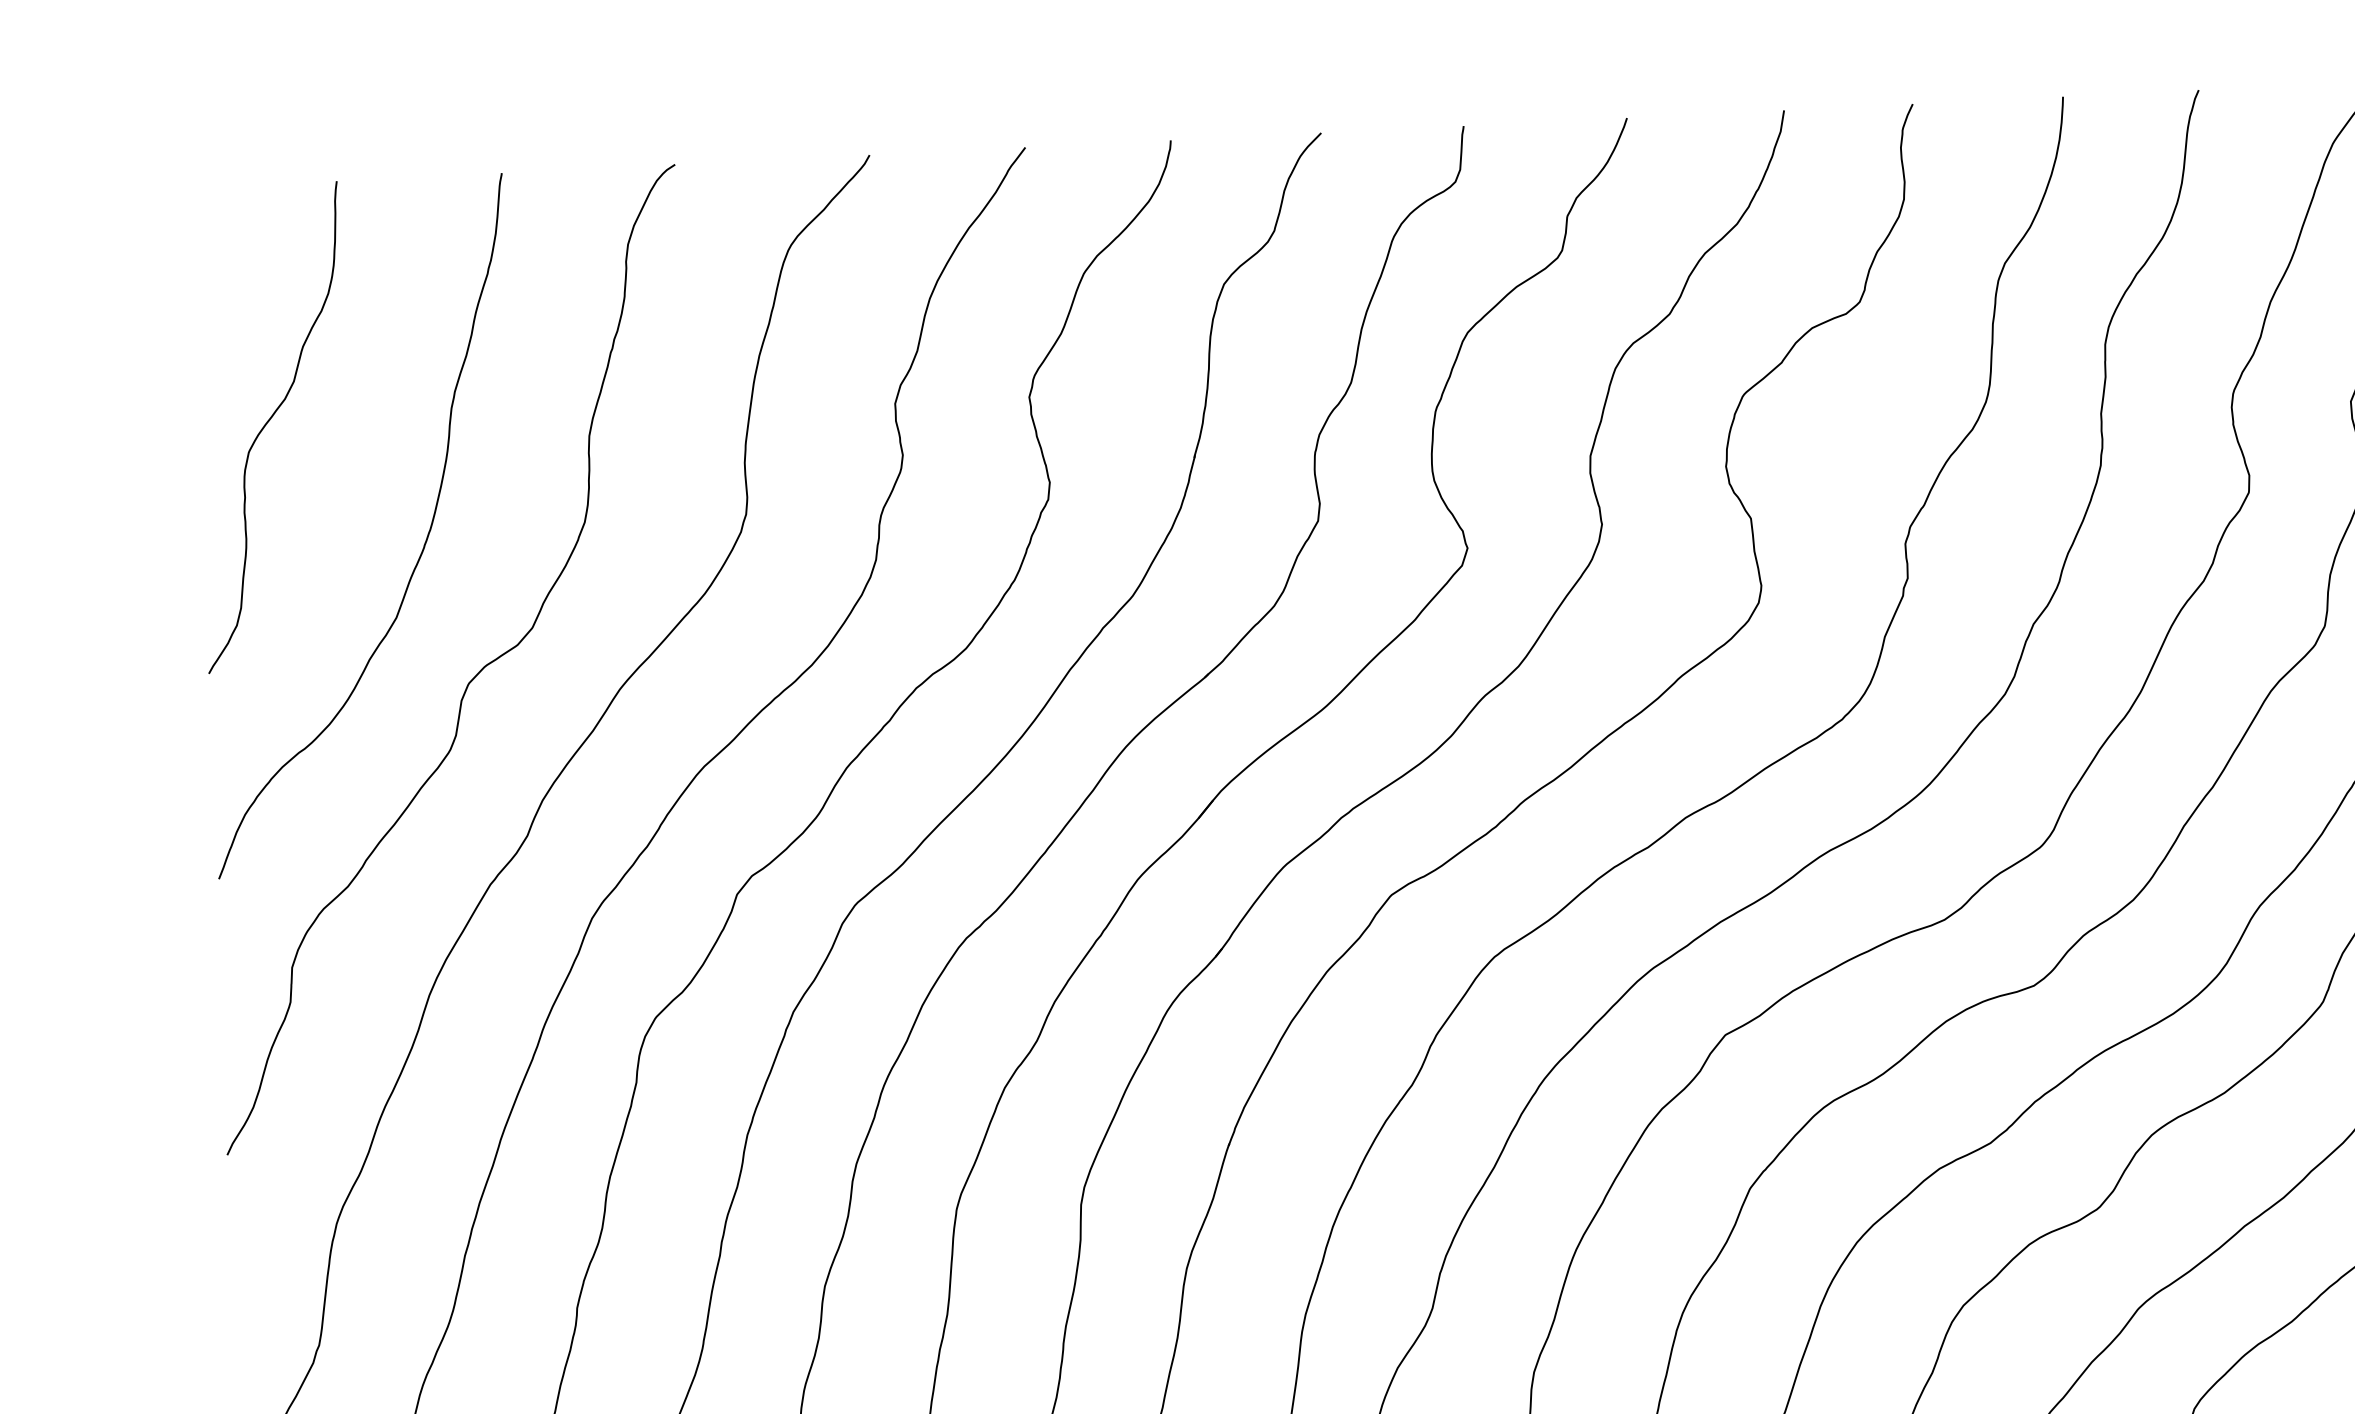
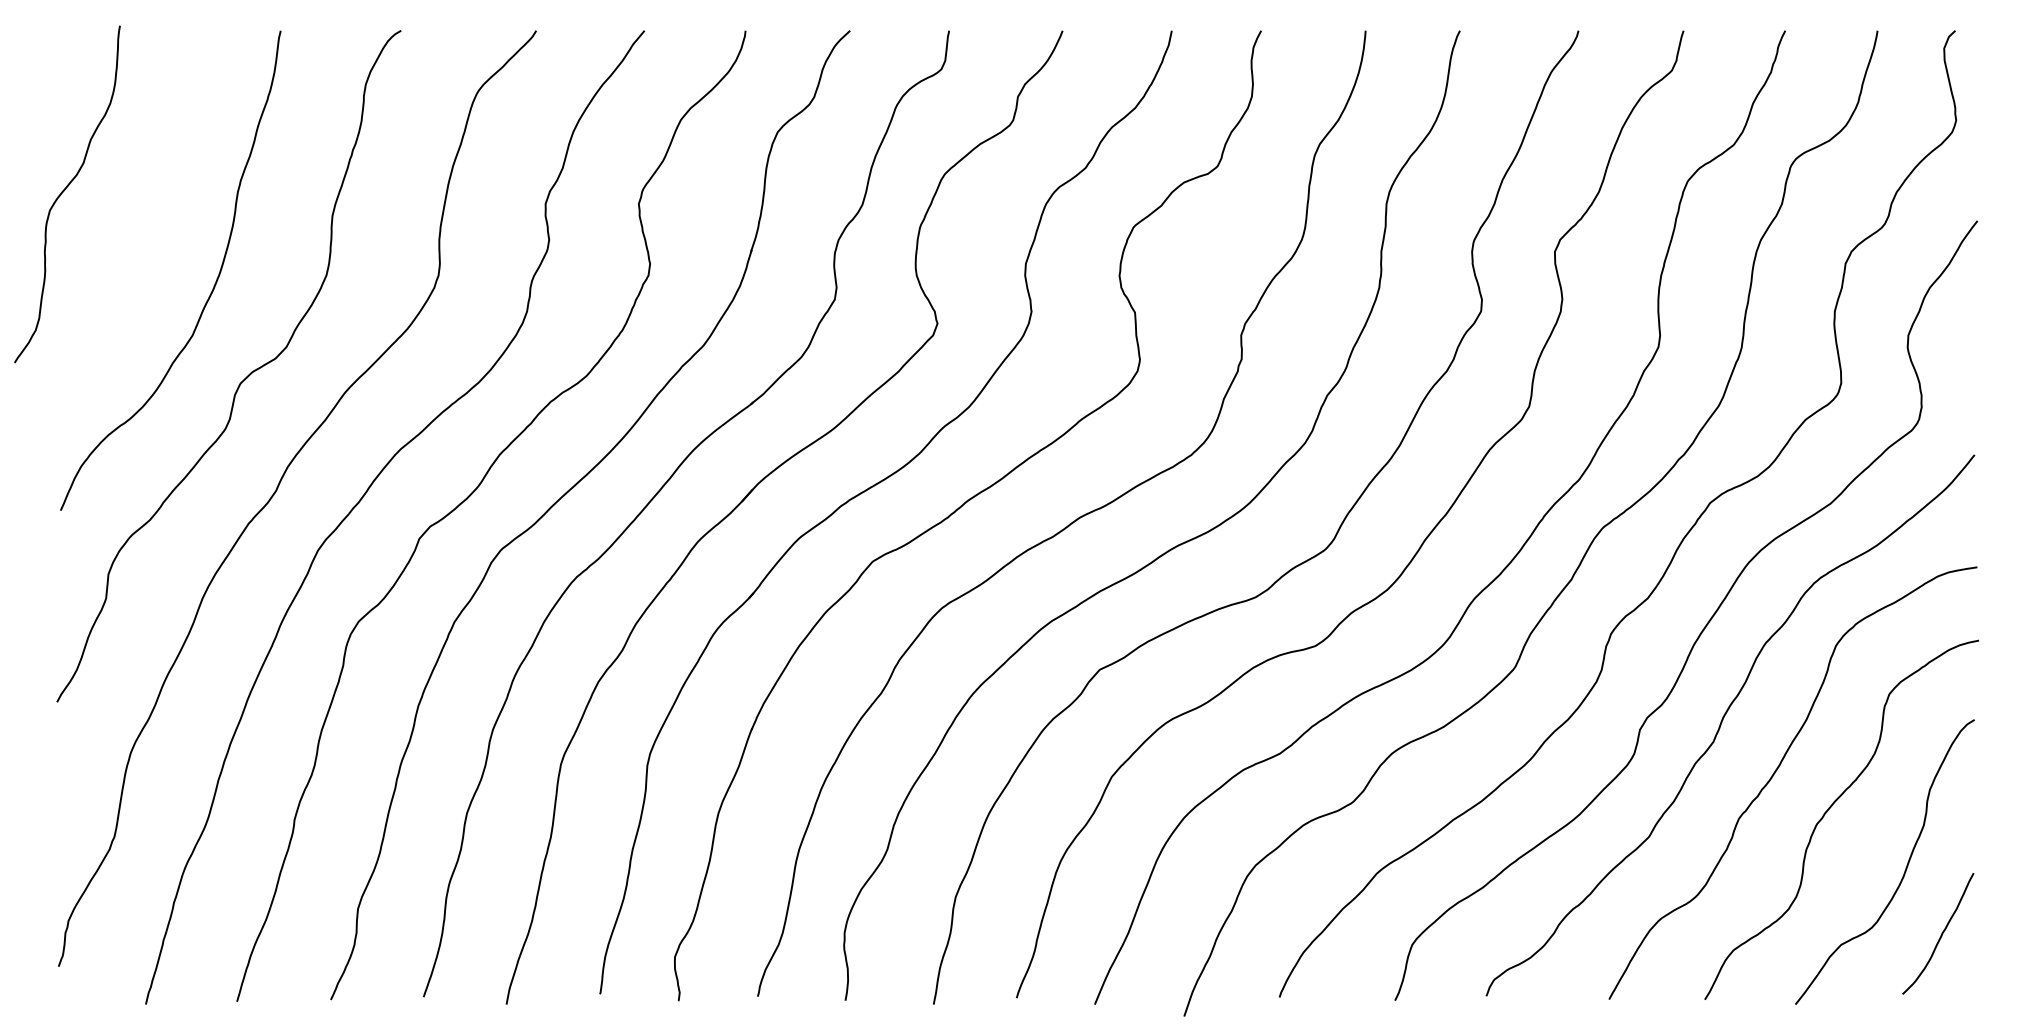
curve: (268, 423) -> (64, 191), moved

